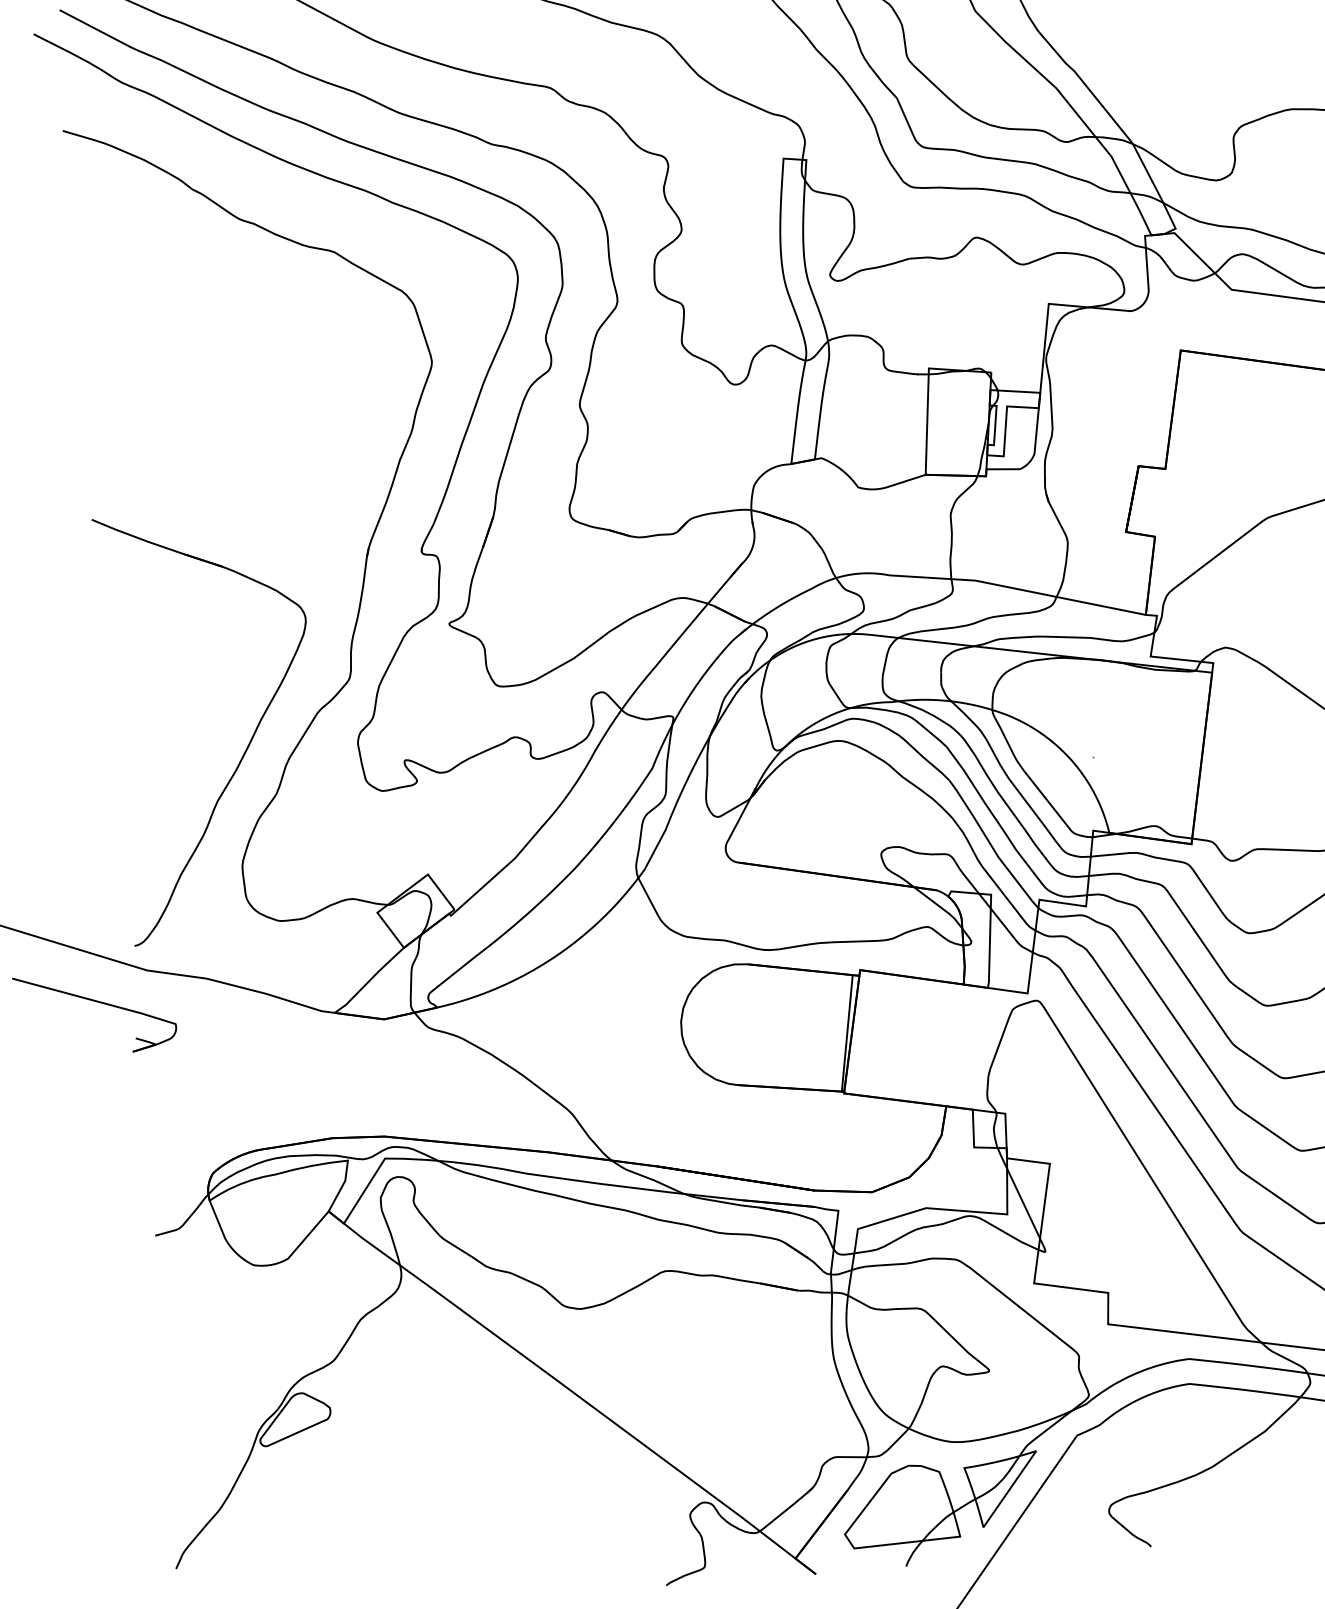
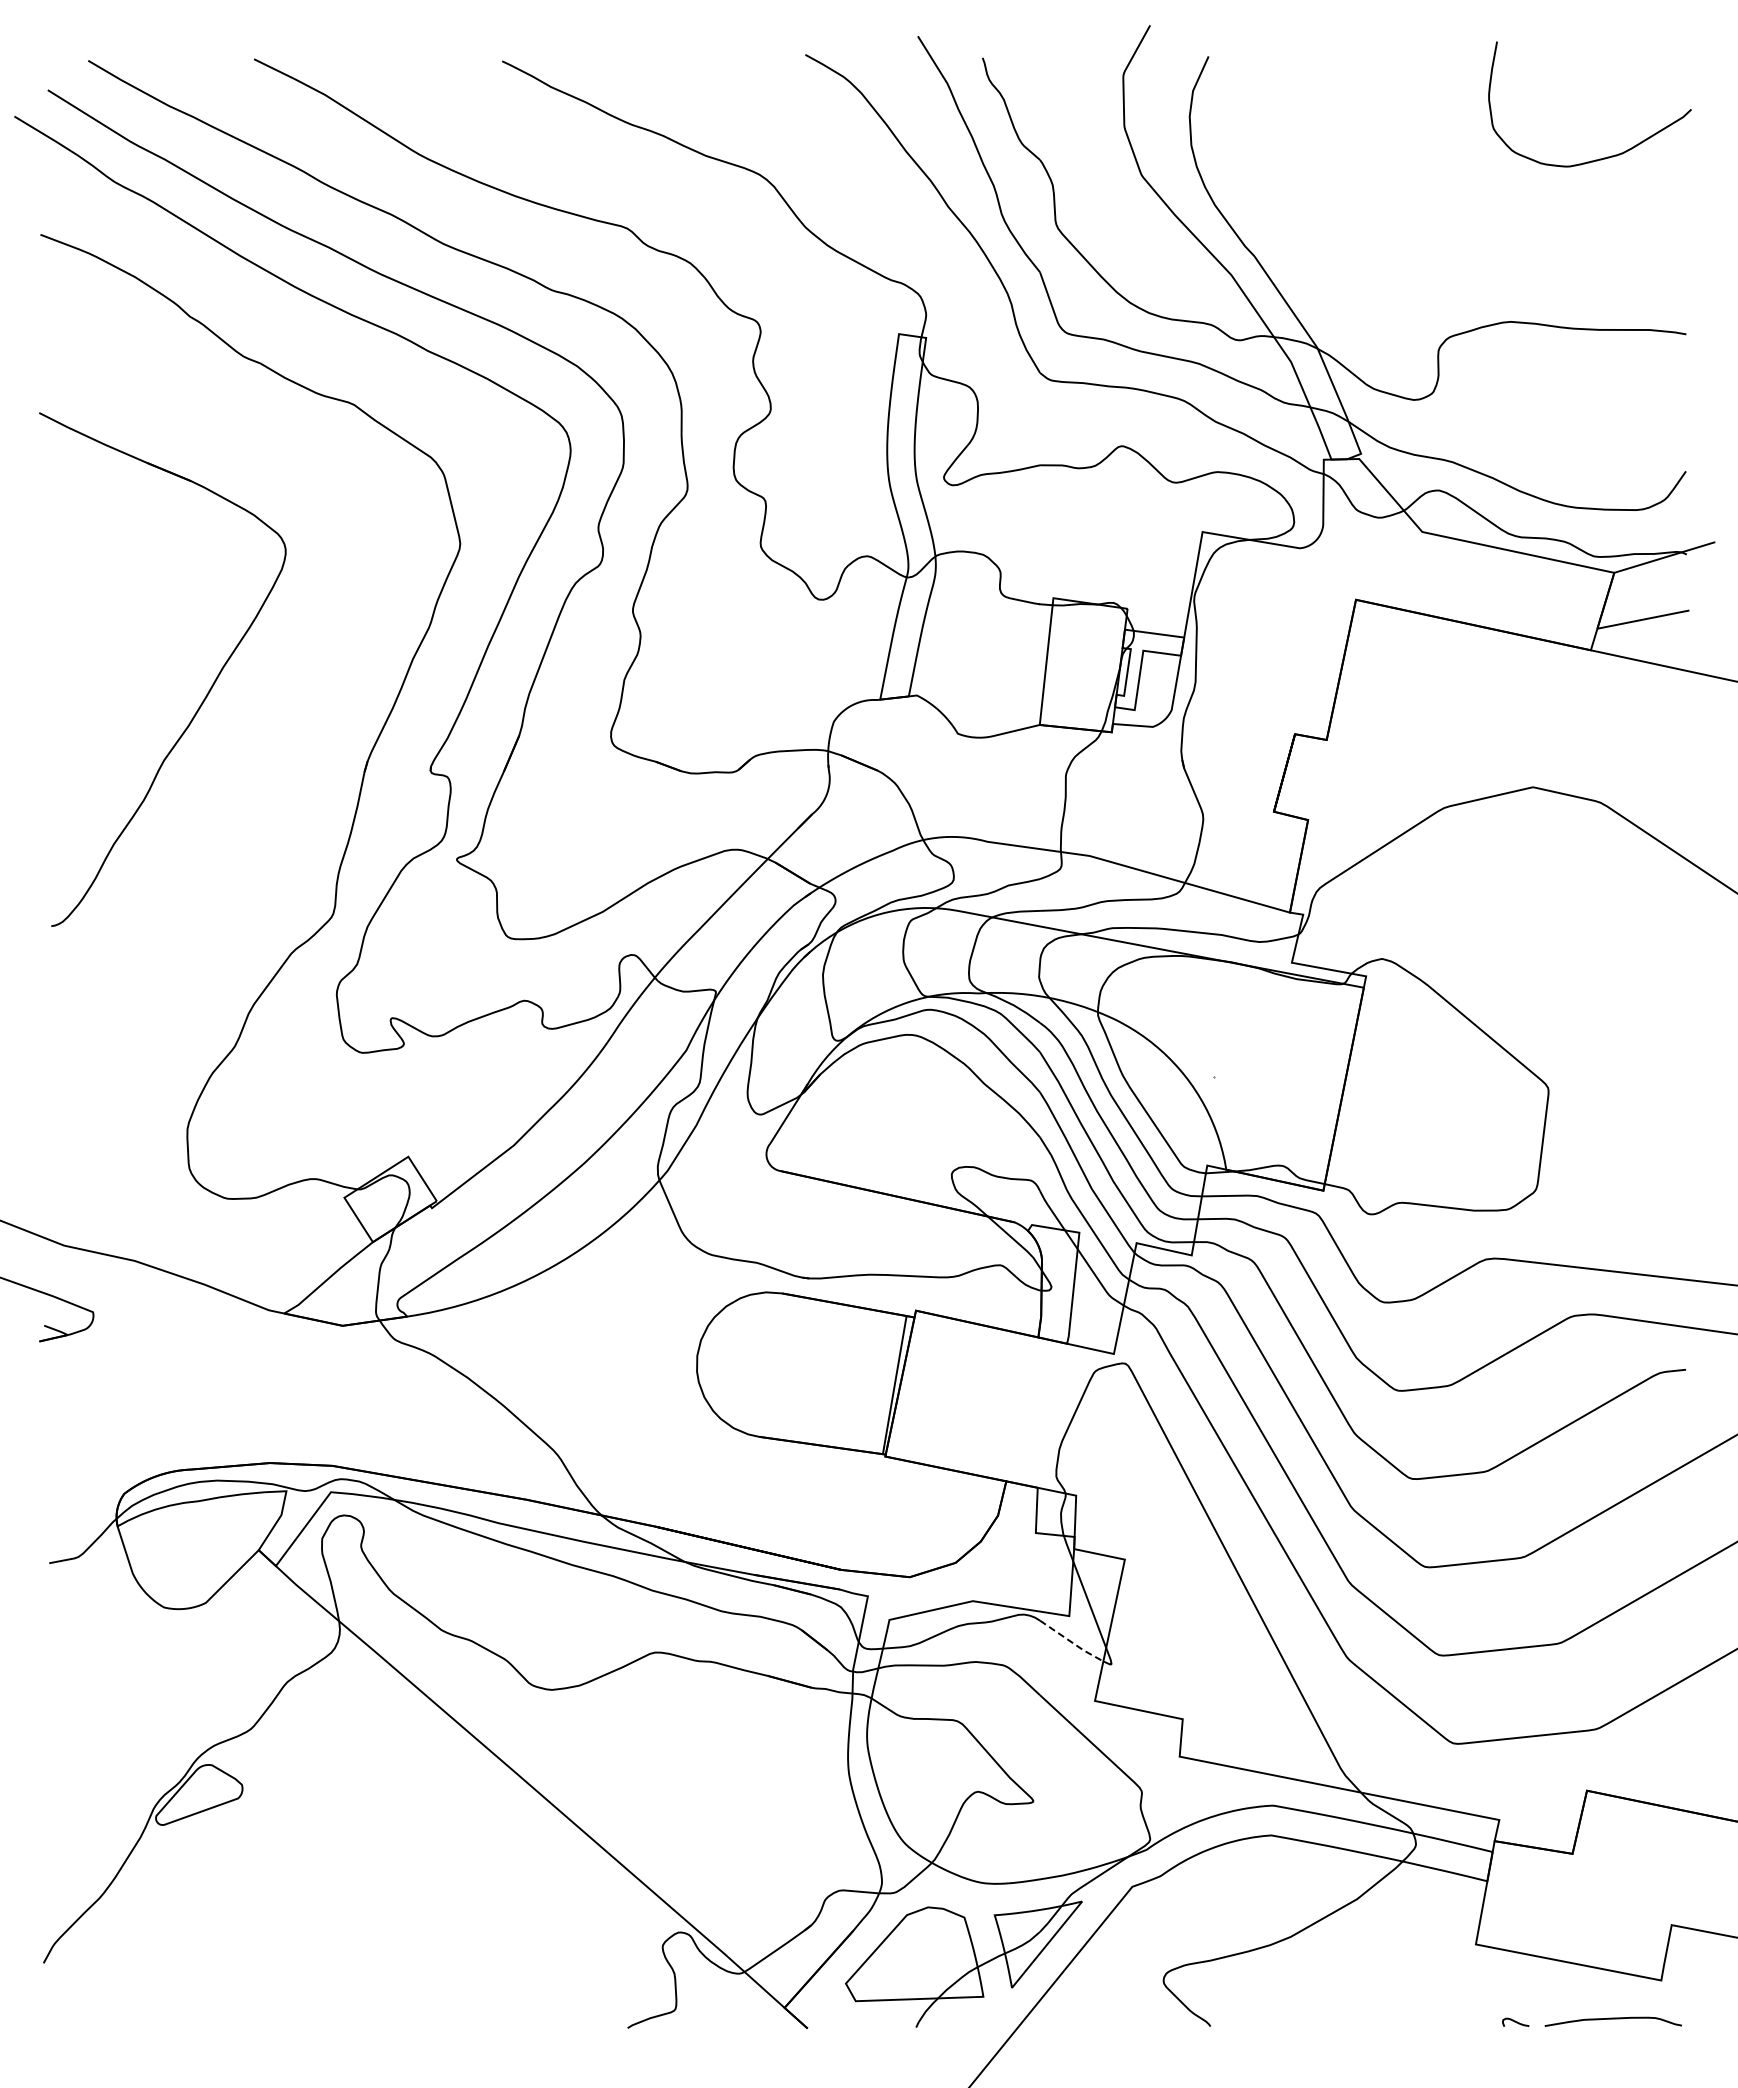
part: (247, 745) -> (204, 697), moved
line: (1010, 1236) -> (1071, 1642), solid -> dashed

